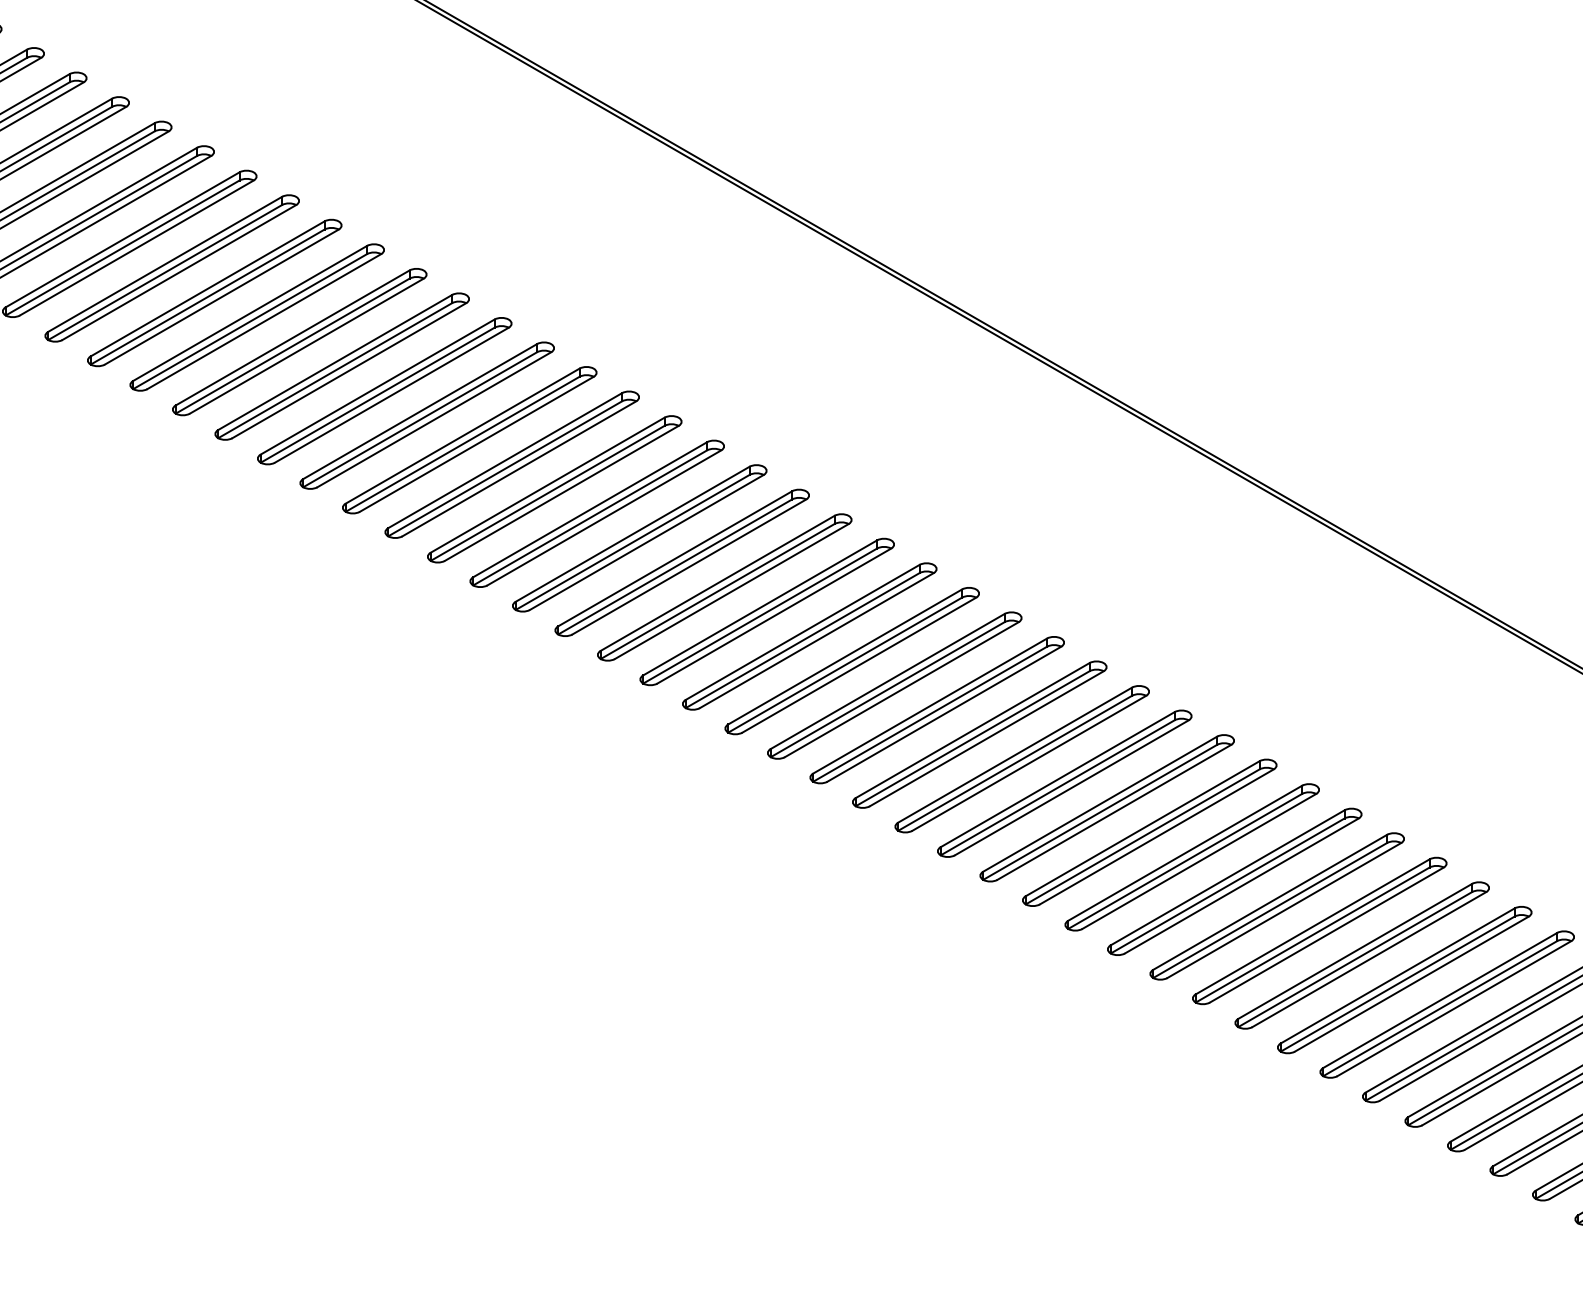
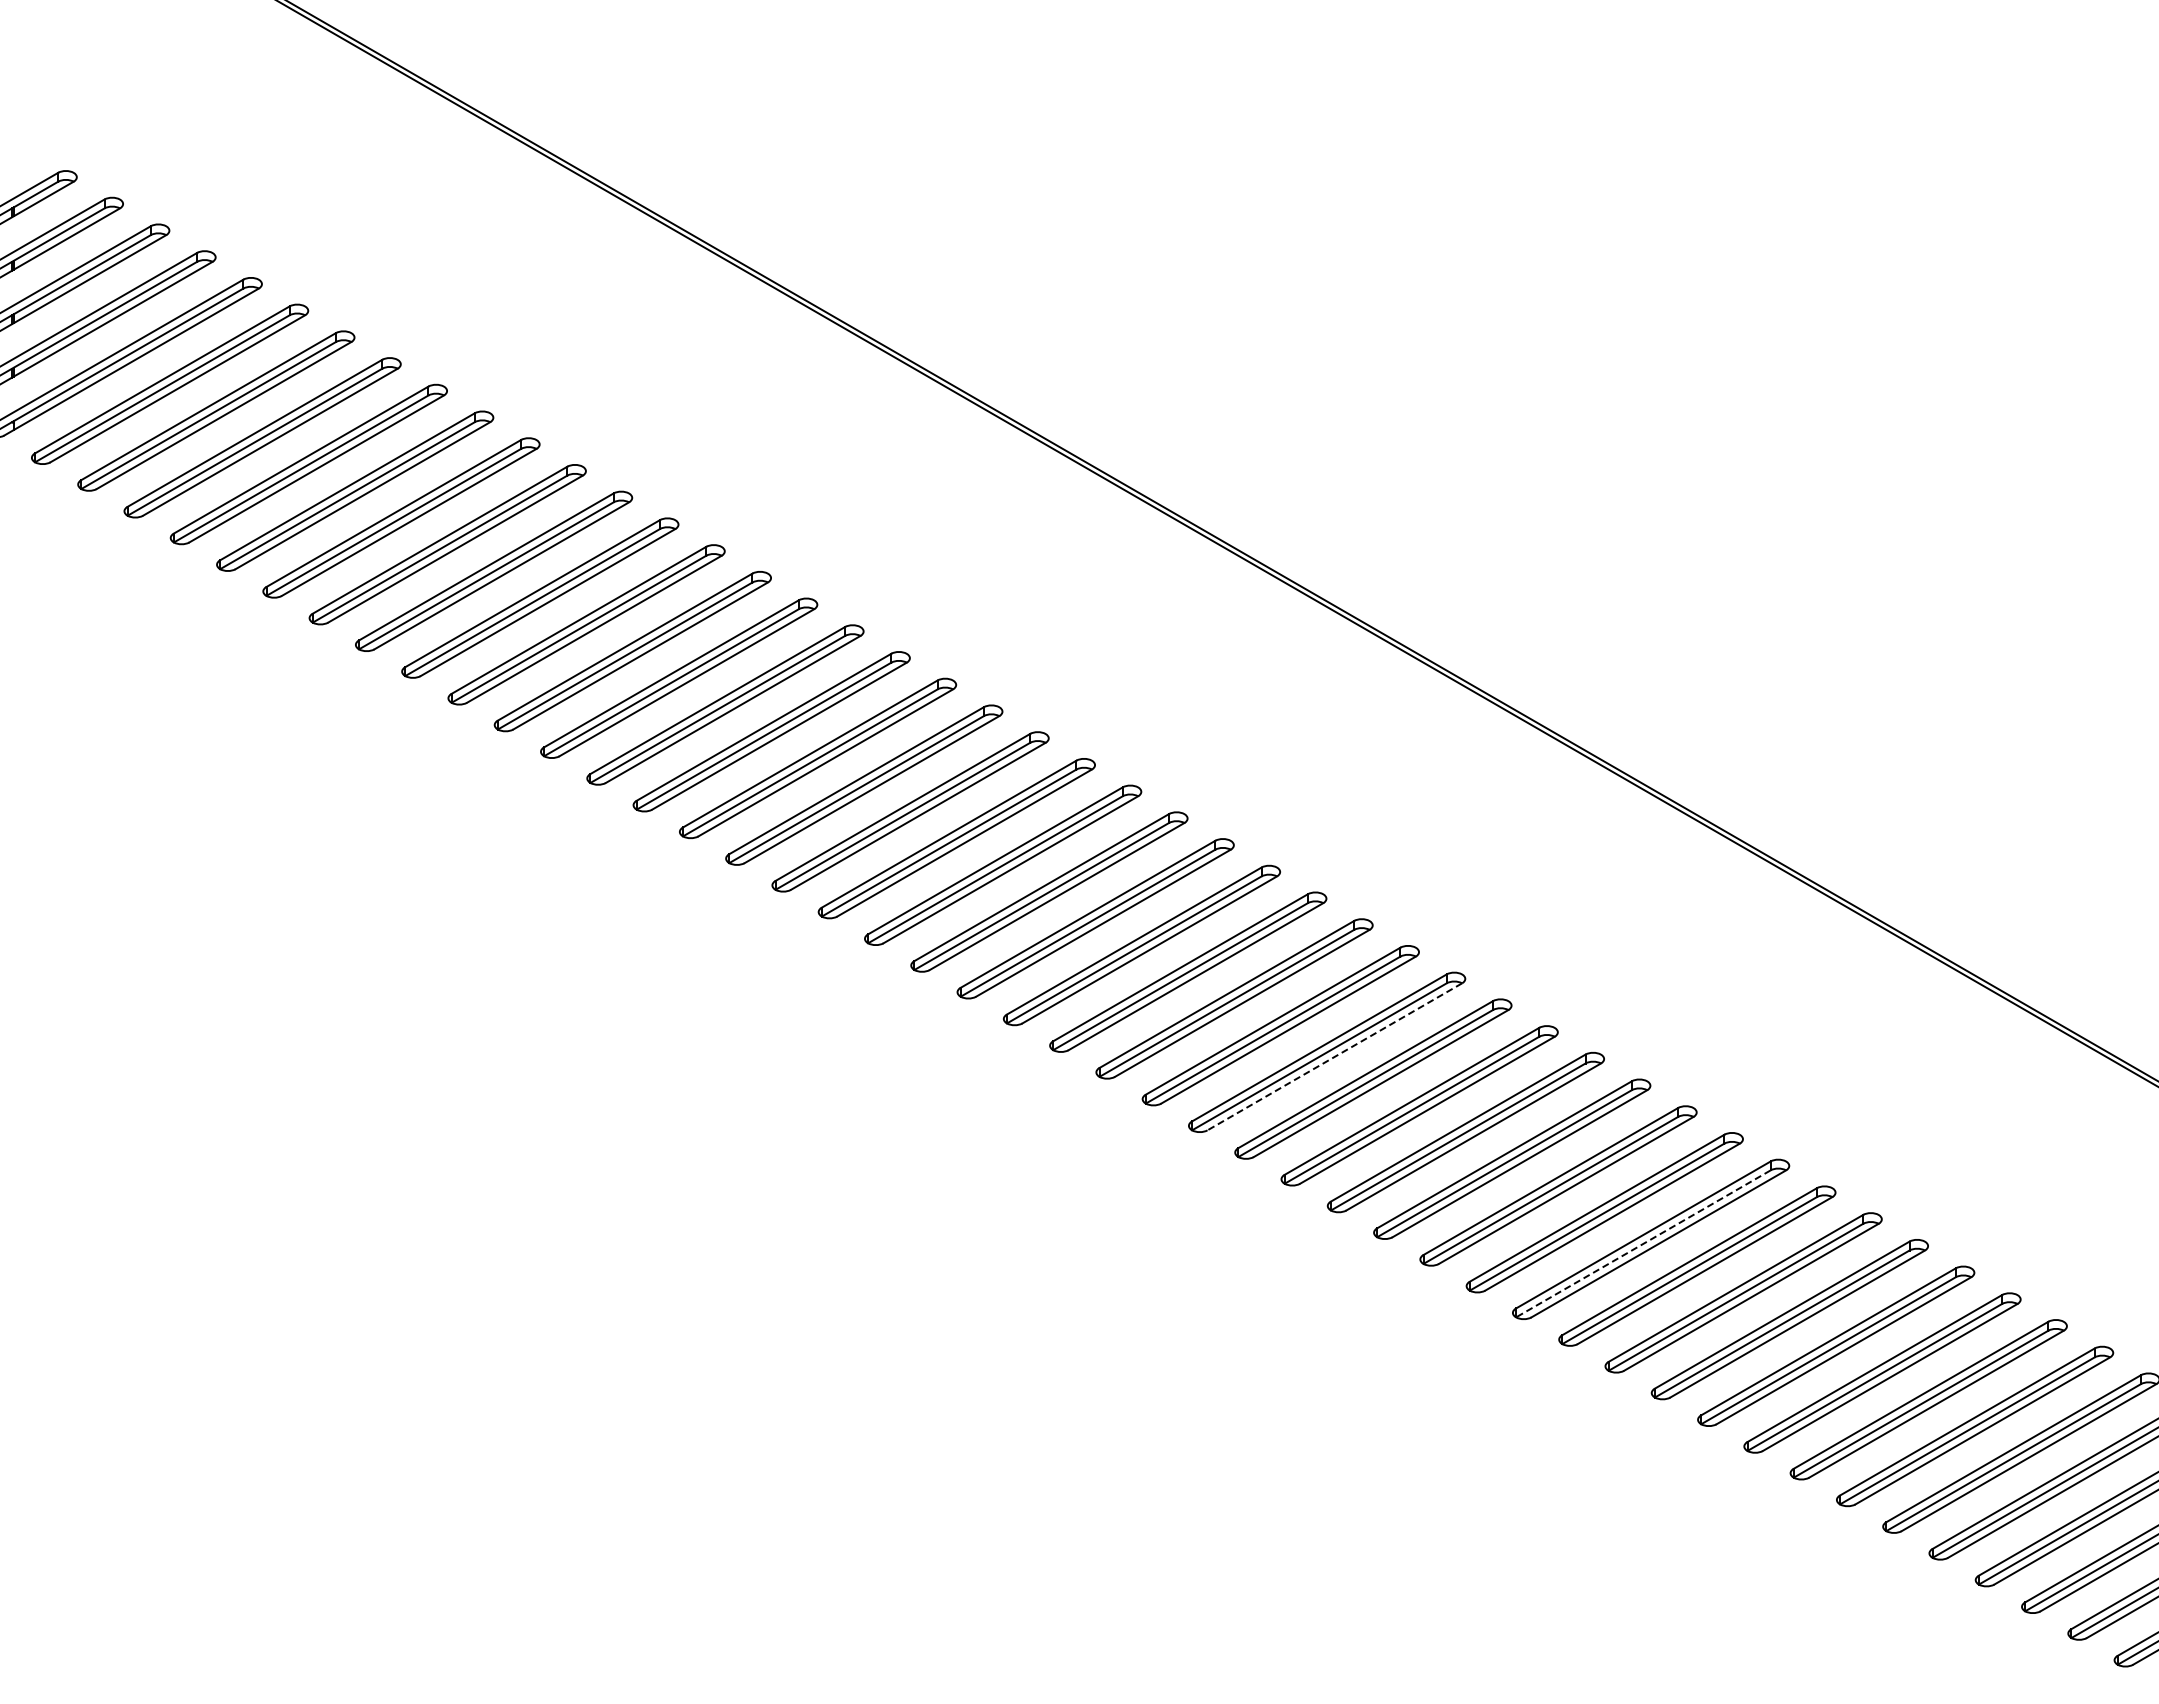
line: (1029, 763) -> (1334, 1056), solid -> dashed
line: (1312, 934) -> (1643, 1243), solid -> dashed

